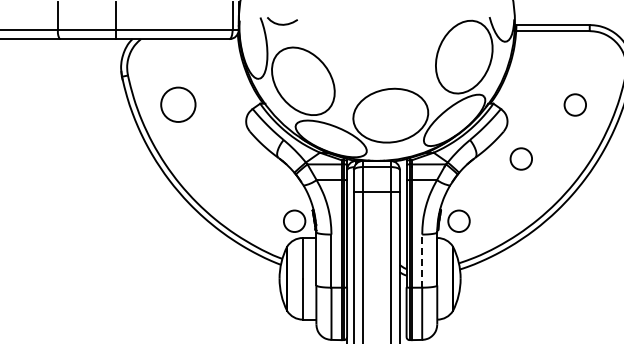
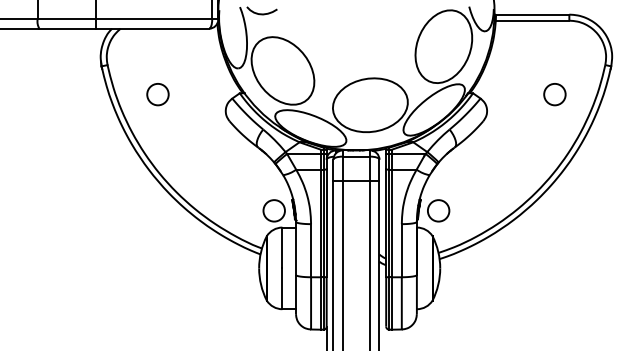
circle: (177, 104) -> (157, 94), size x0.62
circle: (520, 158) -> (500, 148), removed
line: (421, 260) -> (401, 250), dashed -> solid

